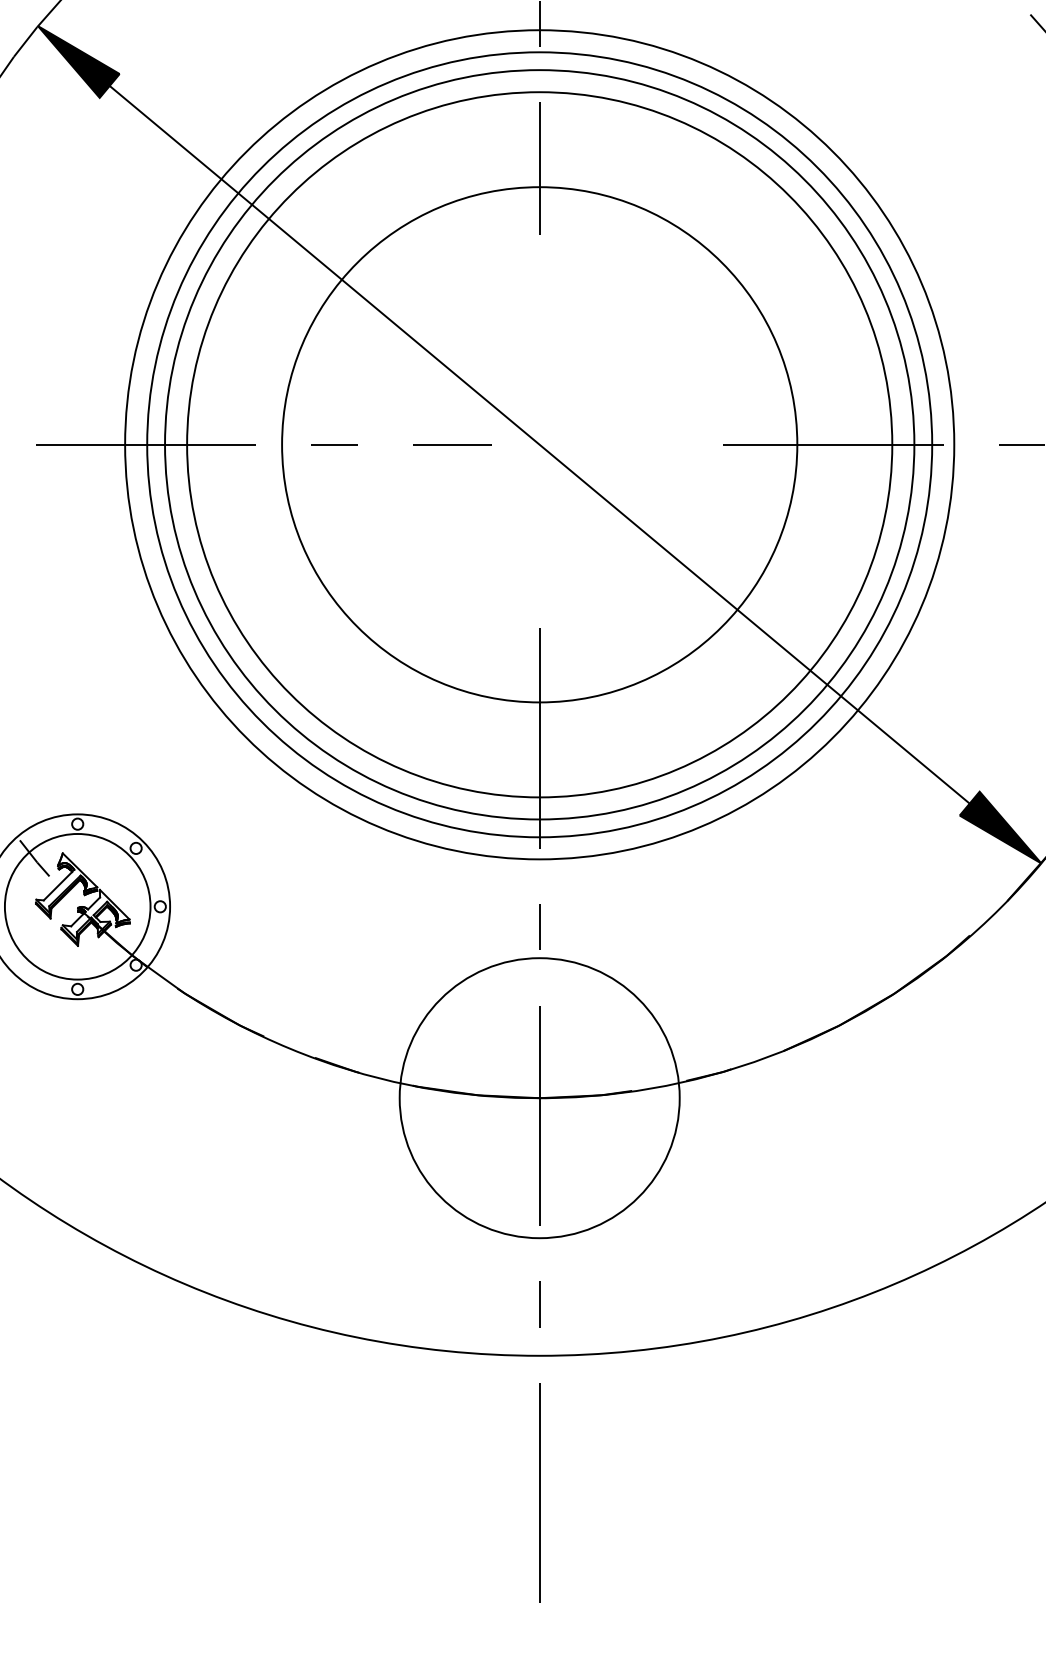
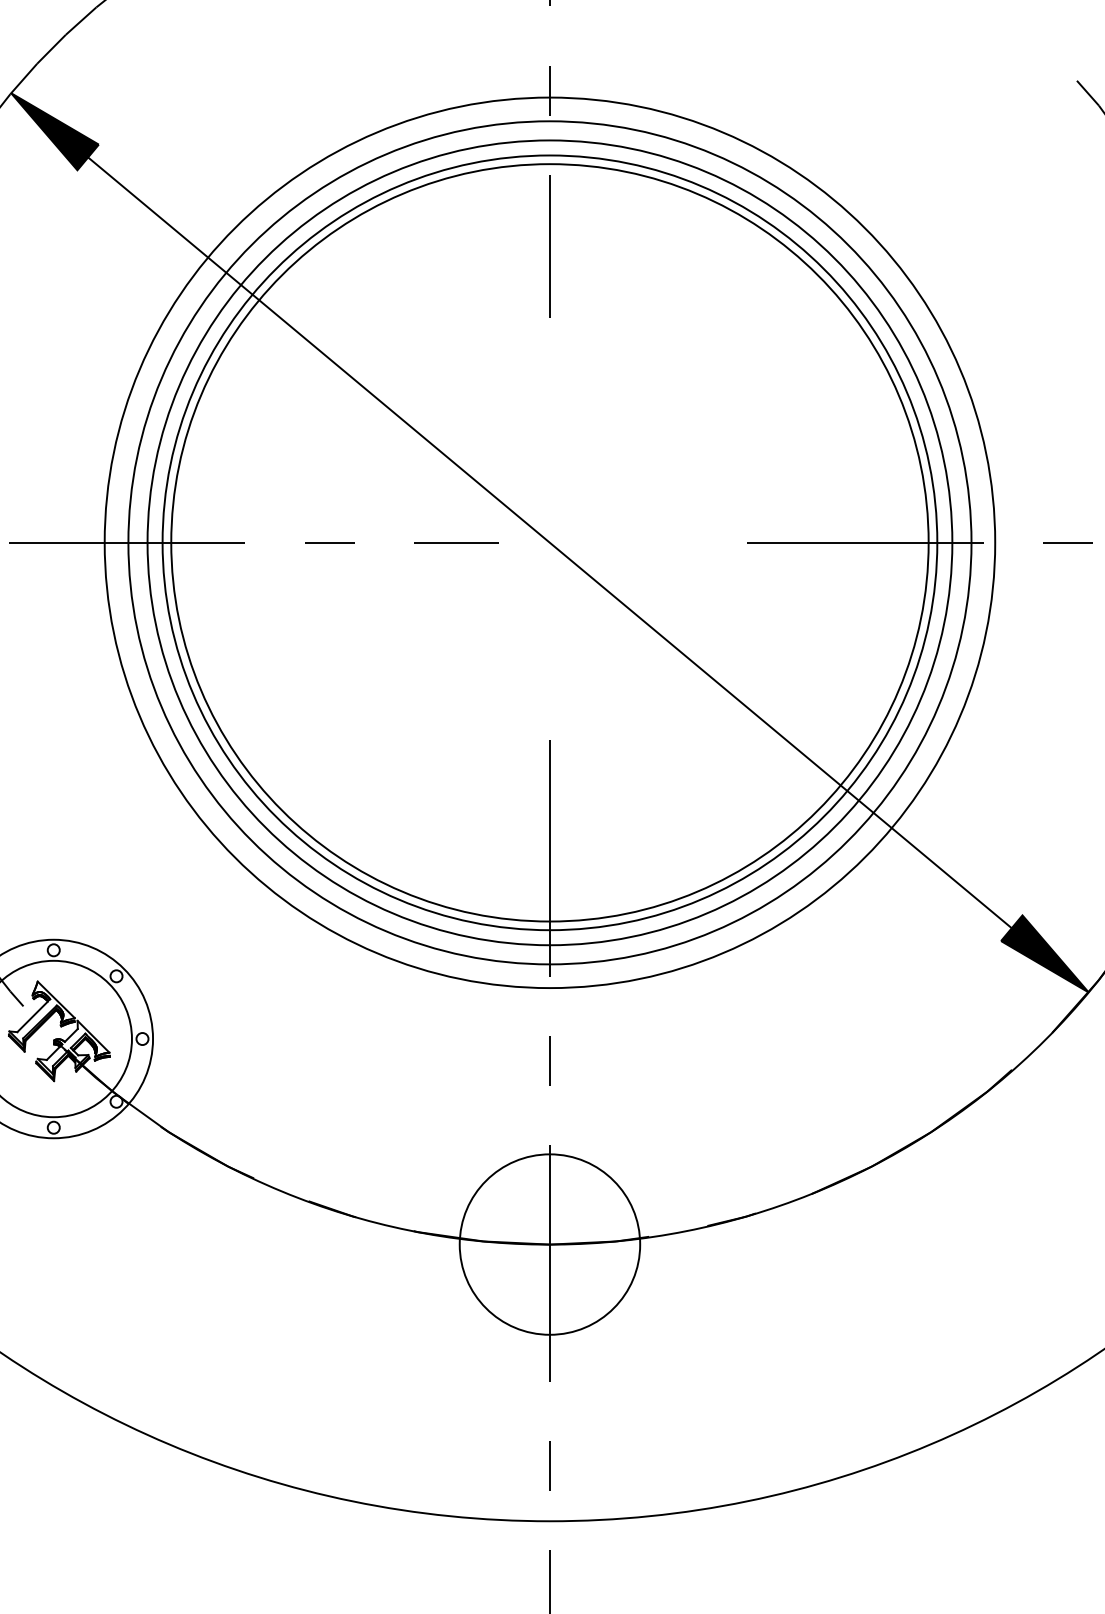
circle: (539, 444) -> (549, 542), size x1.4
circle: (539, 1098) -> (549, 1244), size x0.6

